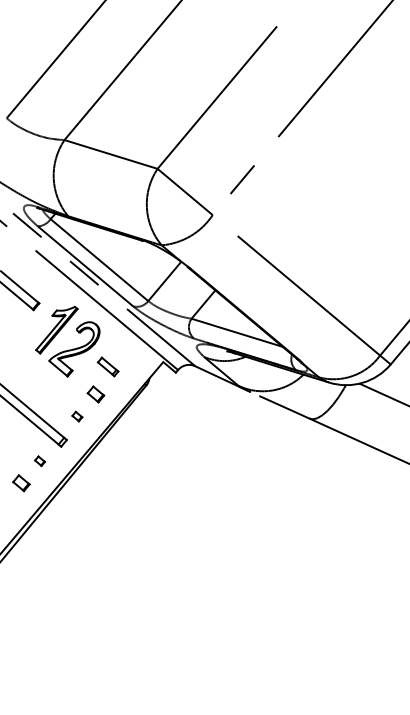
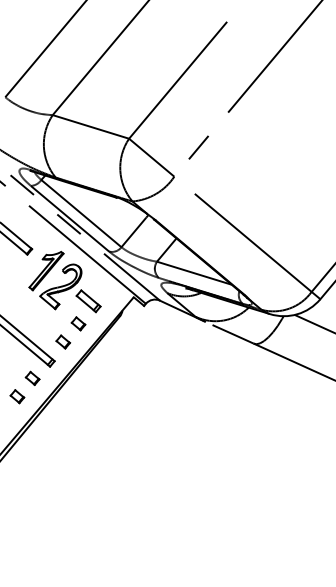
part: (107, 366) -> (88, 300), size x1.43
part: (77, 416) -> (63, 341), size x1.67
part: (39, 461) -> (32, 378), size x1.67

